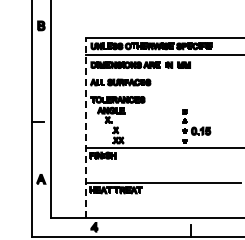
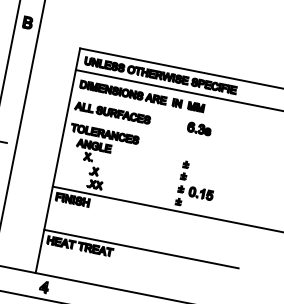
part: (189, 81) -> (199, 128), added
line: (85, 127) -> (57, 160), dashed -> solid

